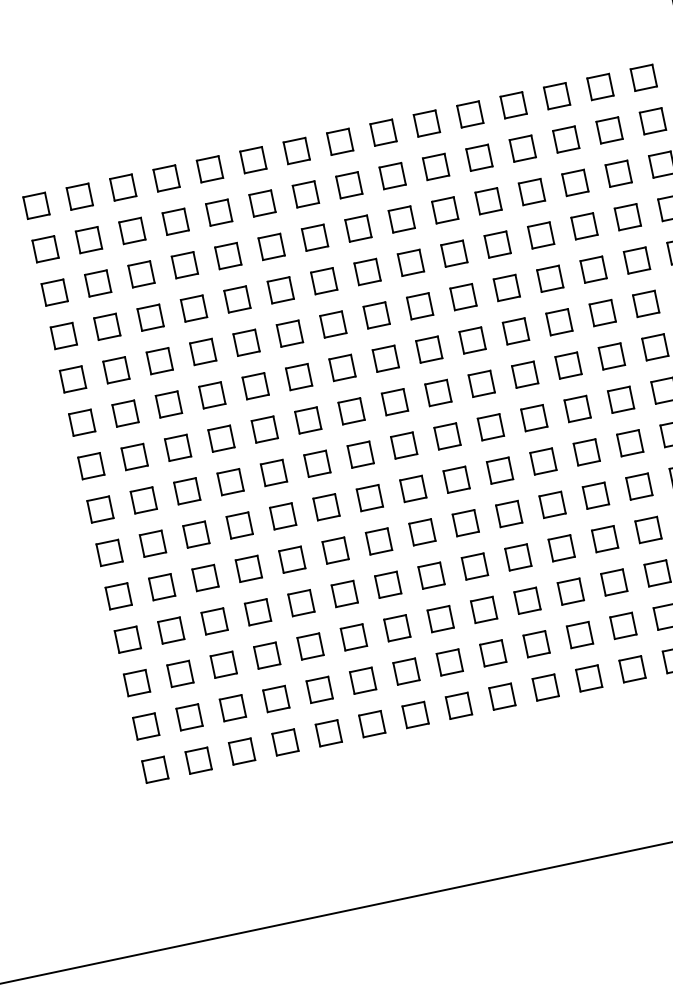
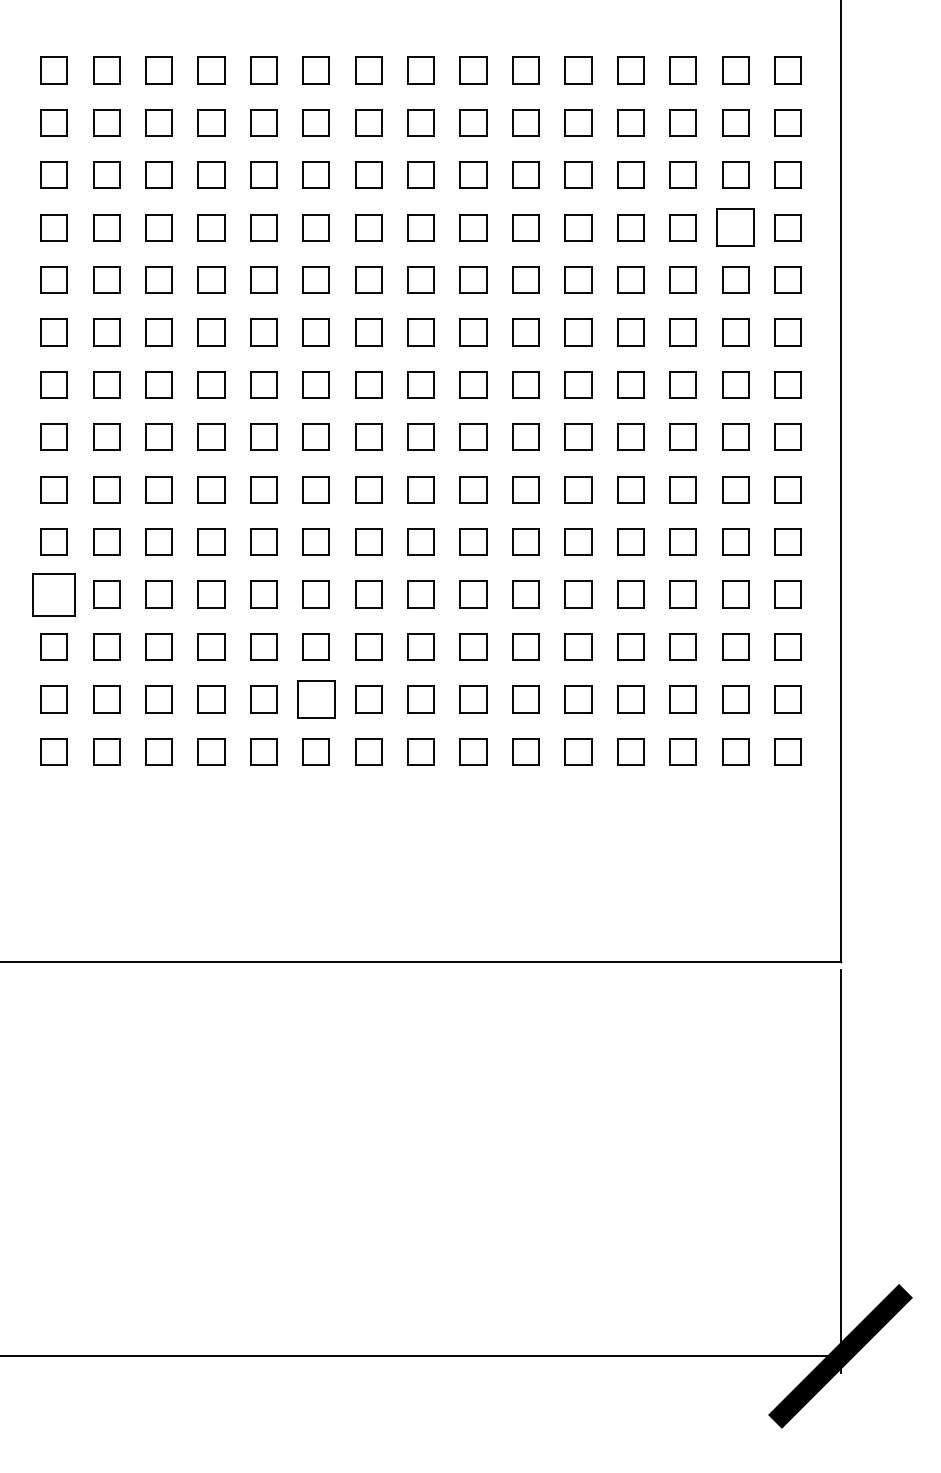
part: (627, 217) -> (735, 227), size x1.4
part: (127, 639) -> (53, 594), size x1.6
part: (362, 680) -> (315, 699), size x1.4

